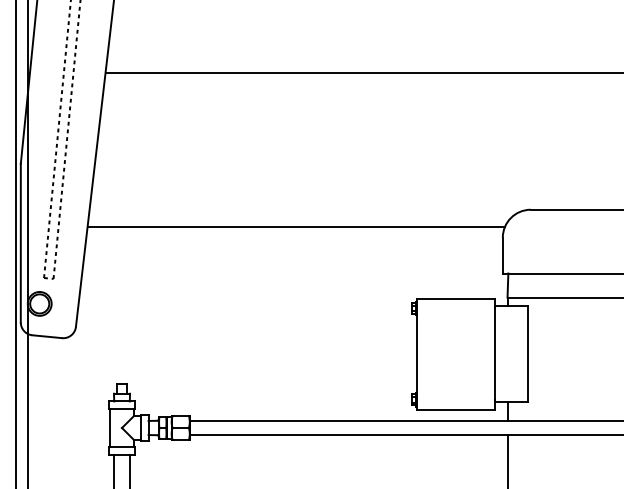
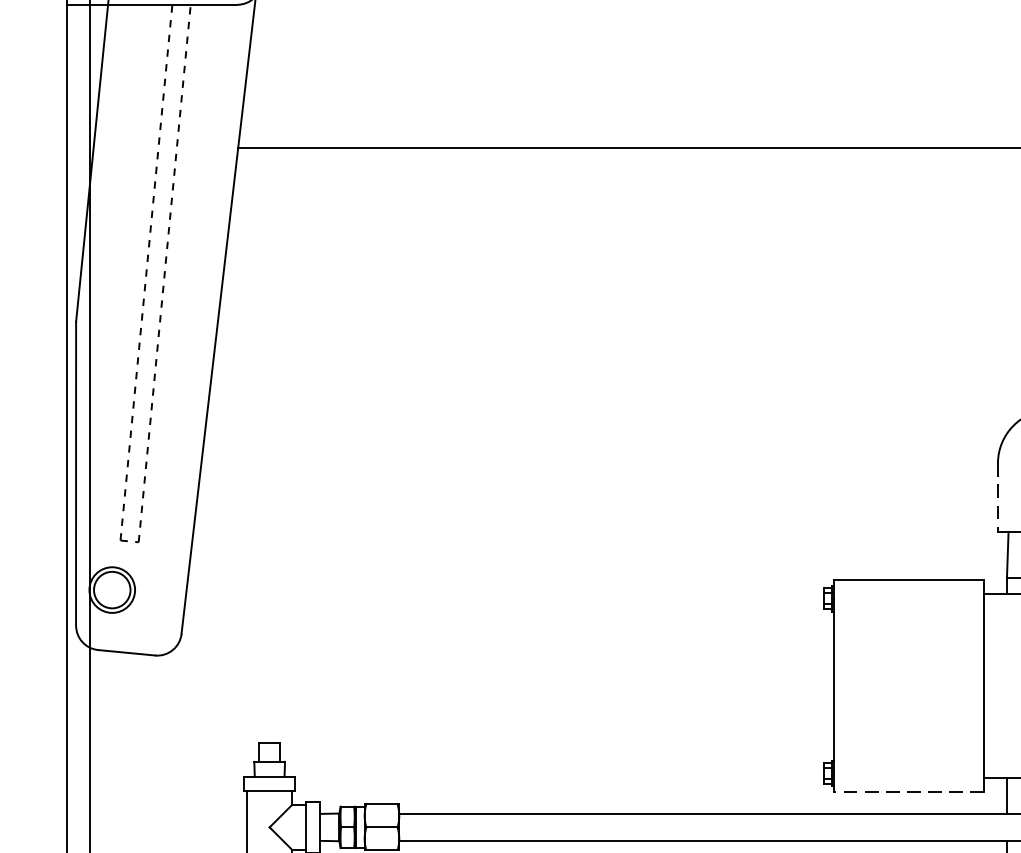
line: (296, 226) -> (603, 441), removed
line: (502, 255) -> (997, 497), solid -> dashed
line: (455, 409) -> (907, 791), solid -> dashed

